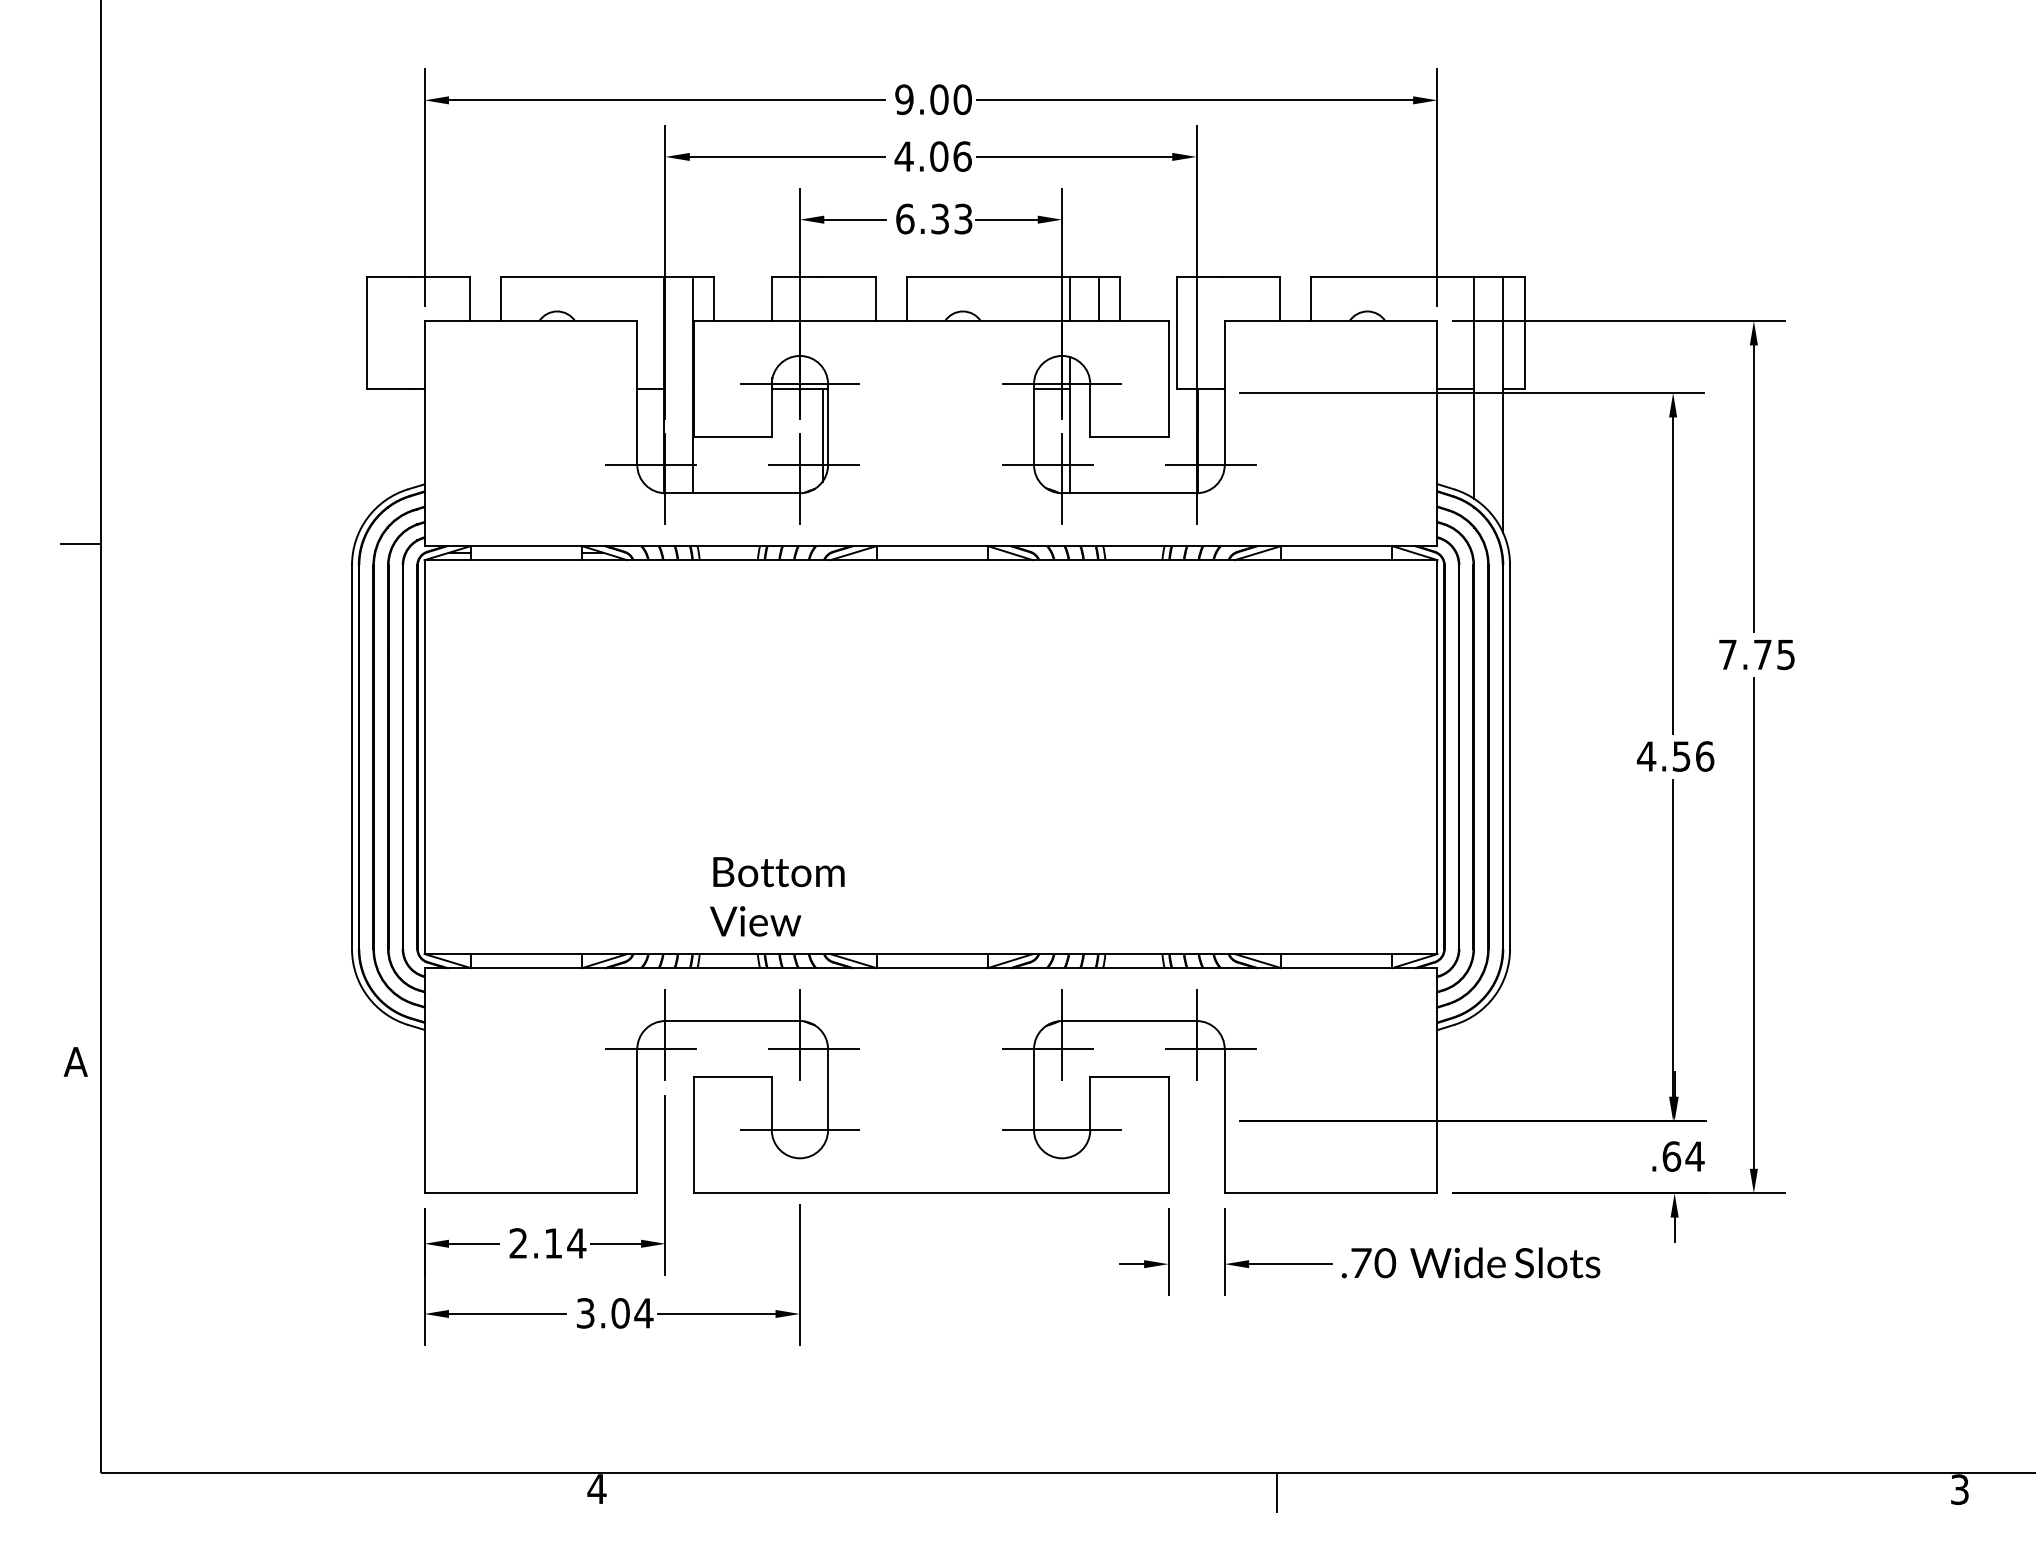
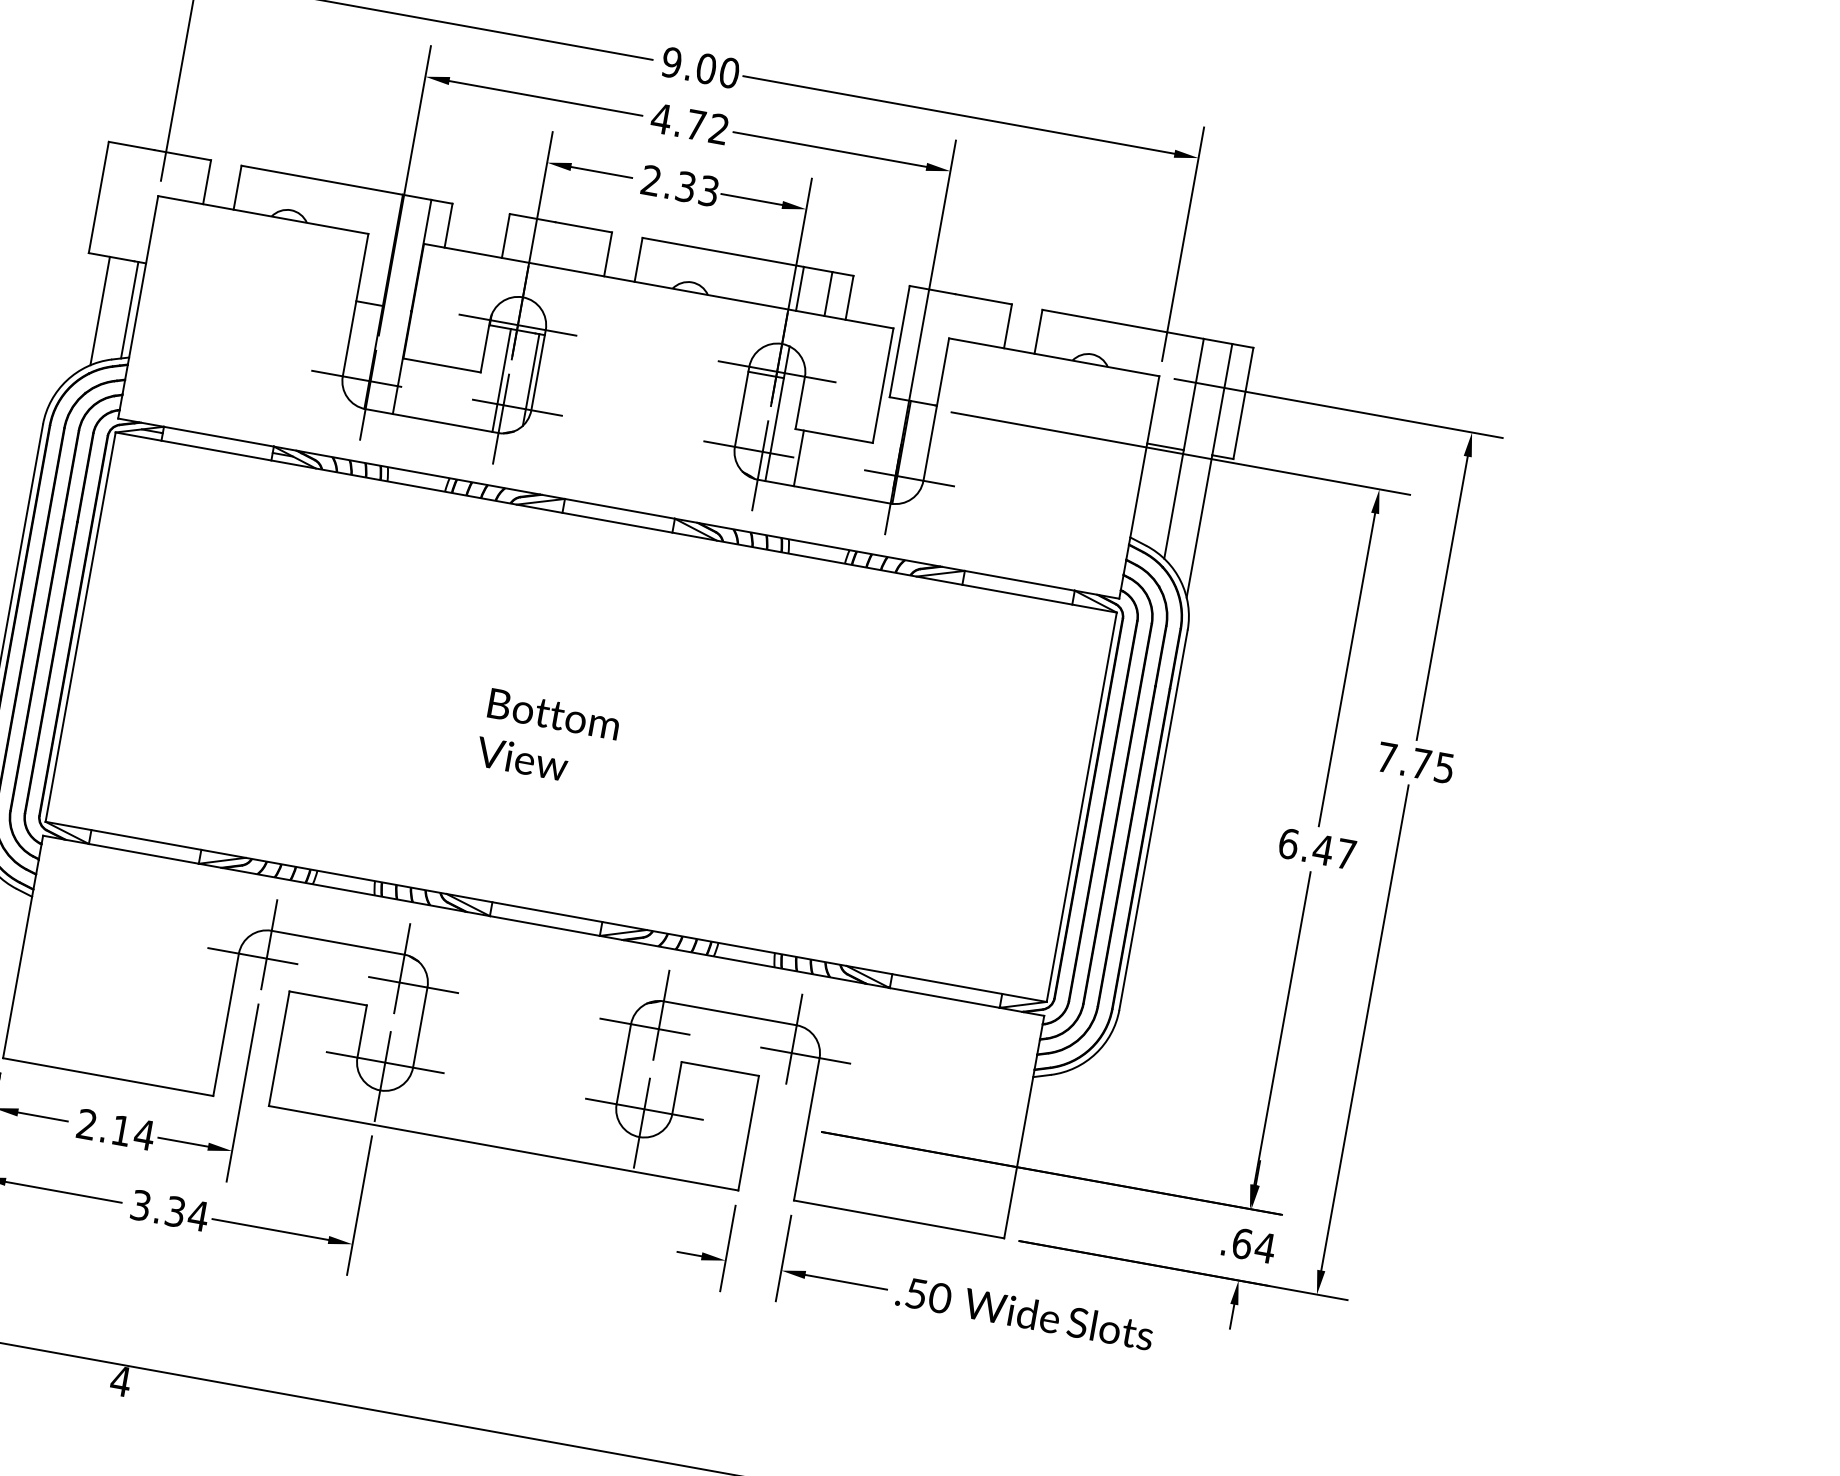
text: (950, 156) -> (707, 126), 4.06 -> 4.72
text: (905, 218) -> (651, 180), 6.33 -> 2.33
line: (416, 437) -> (129, 309), added
line: (793, 441) -> (501, 380), added
line: (388, 443) -> (100, 310), added
line: (1098, 464) -> (798, 457), added
text: (1675, 756) -> (1317, 848), 4.56 -> 6.47
text: (777, 896) -> (548, 738), moved
line: (799, 1144) -> (382, 1076), added
line: (1062, 1144) -> (642, 1123), added
text: (1361, 1263) -> (916, 1294), .70 -> .50
text: (620, 1313) -> (175, 1211), 3.04 -> 3.34

